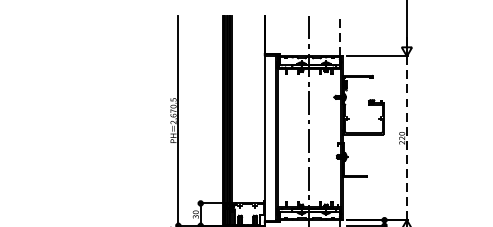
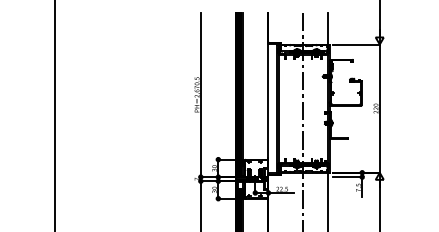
line: (340, 35) -> (327, 28), dashed -> solid
line: (406, 139) -> (379, 109), dashed -> solid

